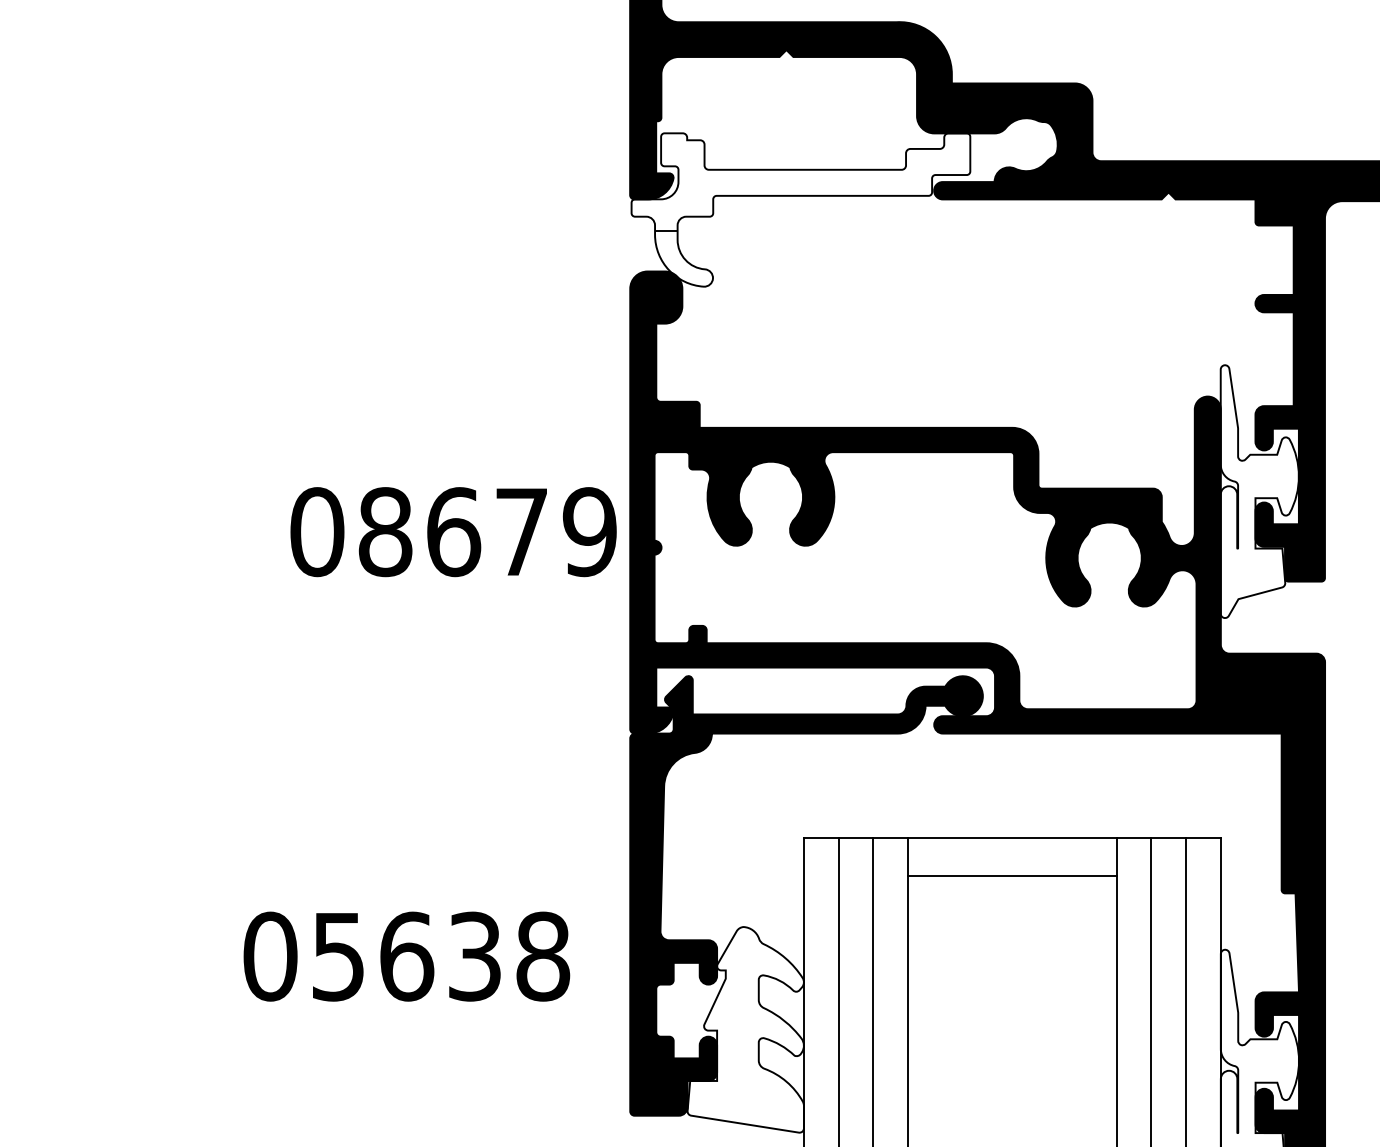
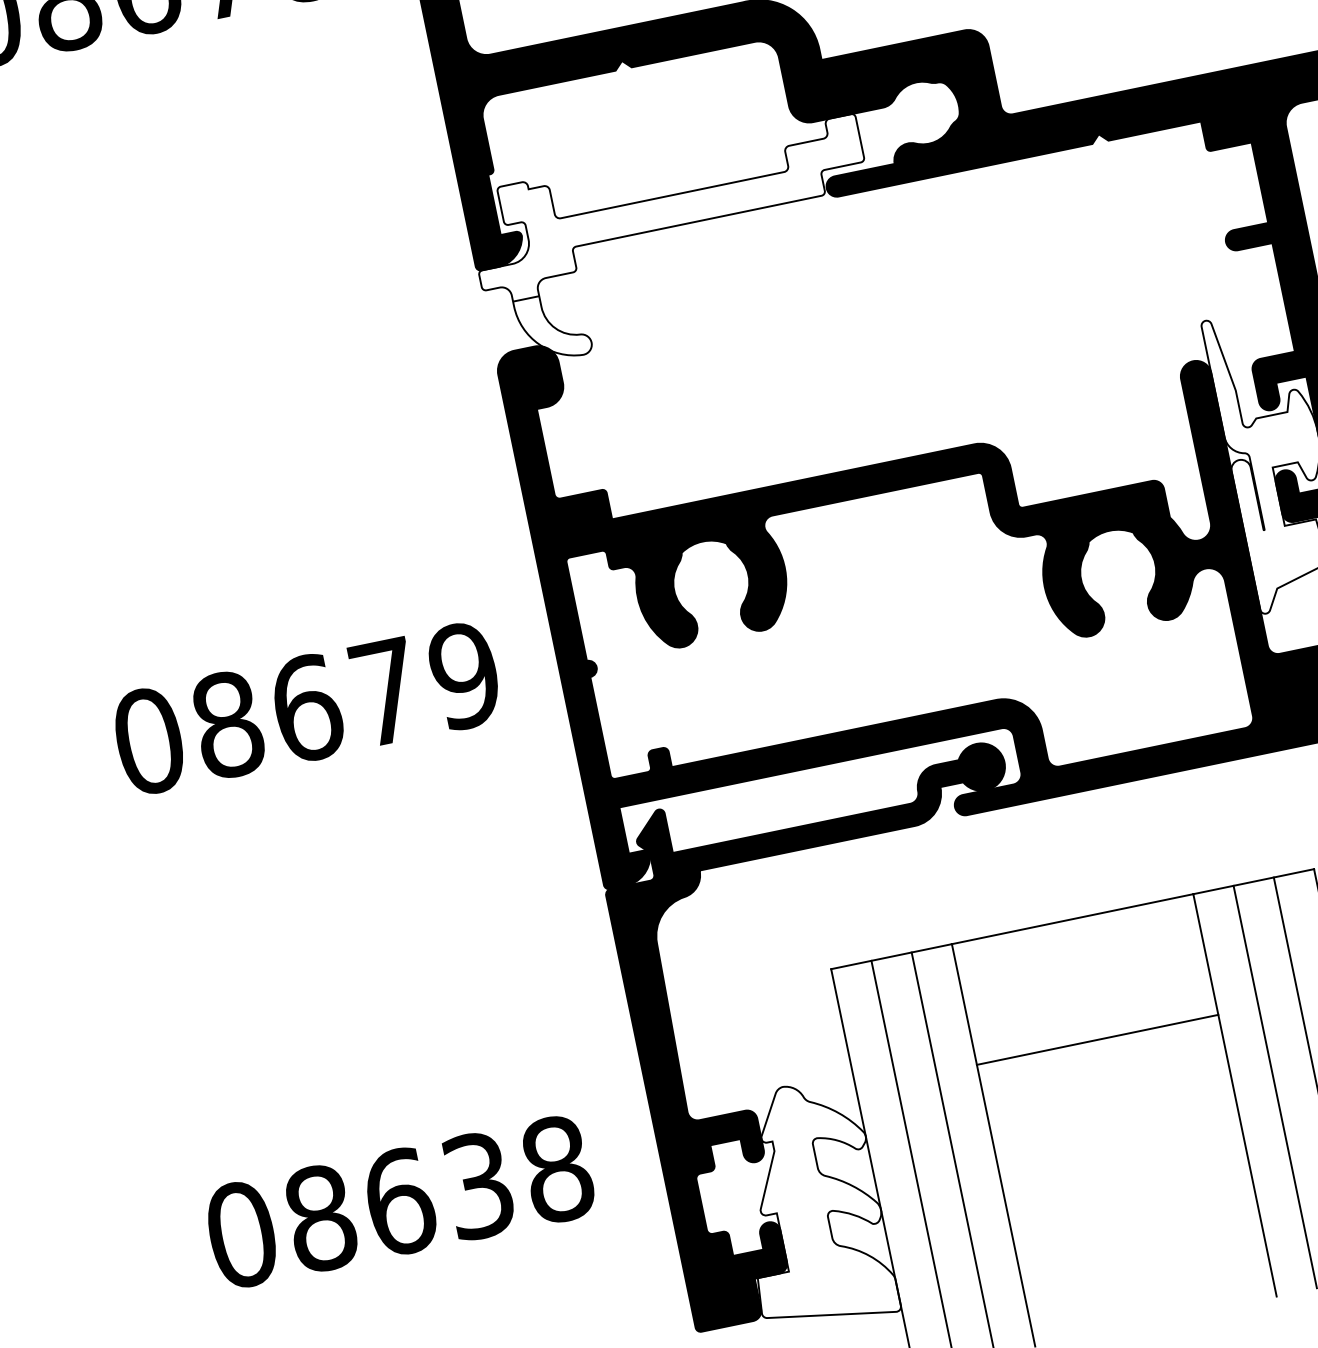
text: (453, 532) -> (306, 708), moved
line: (1012, 876) -> (1097, 1040), moved
text: (338, 956) -> (320, 1218), 05638 -> 08638

